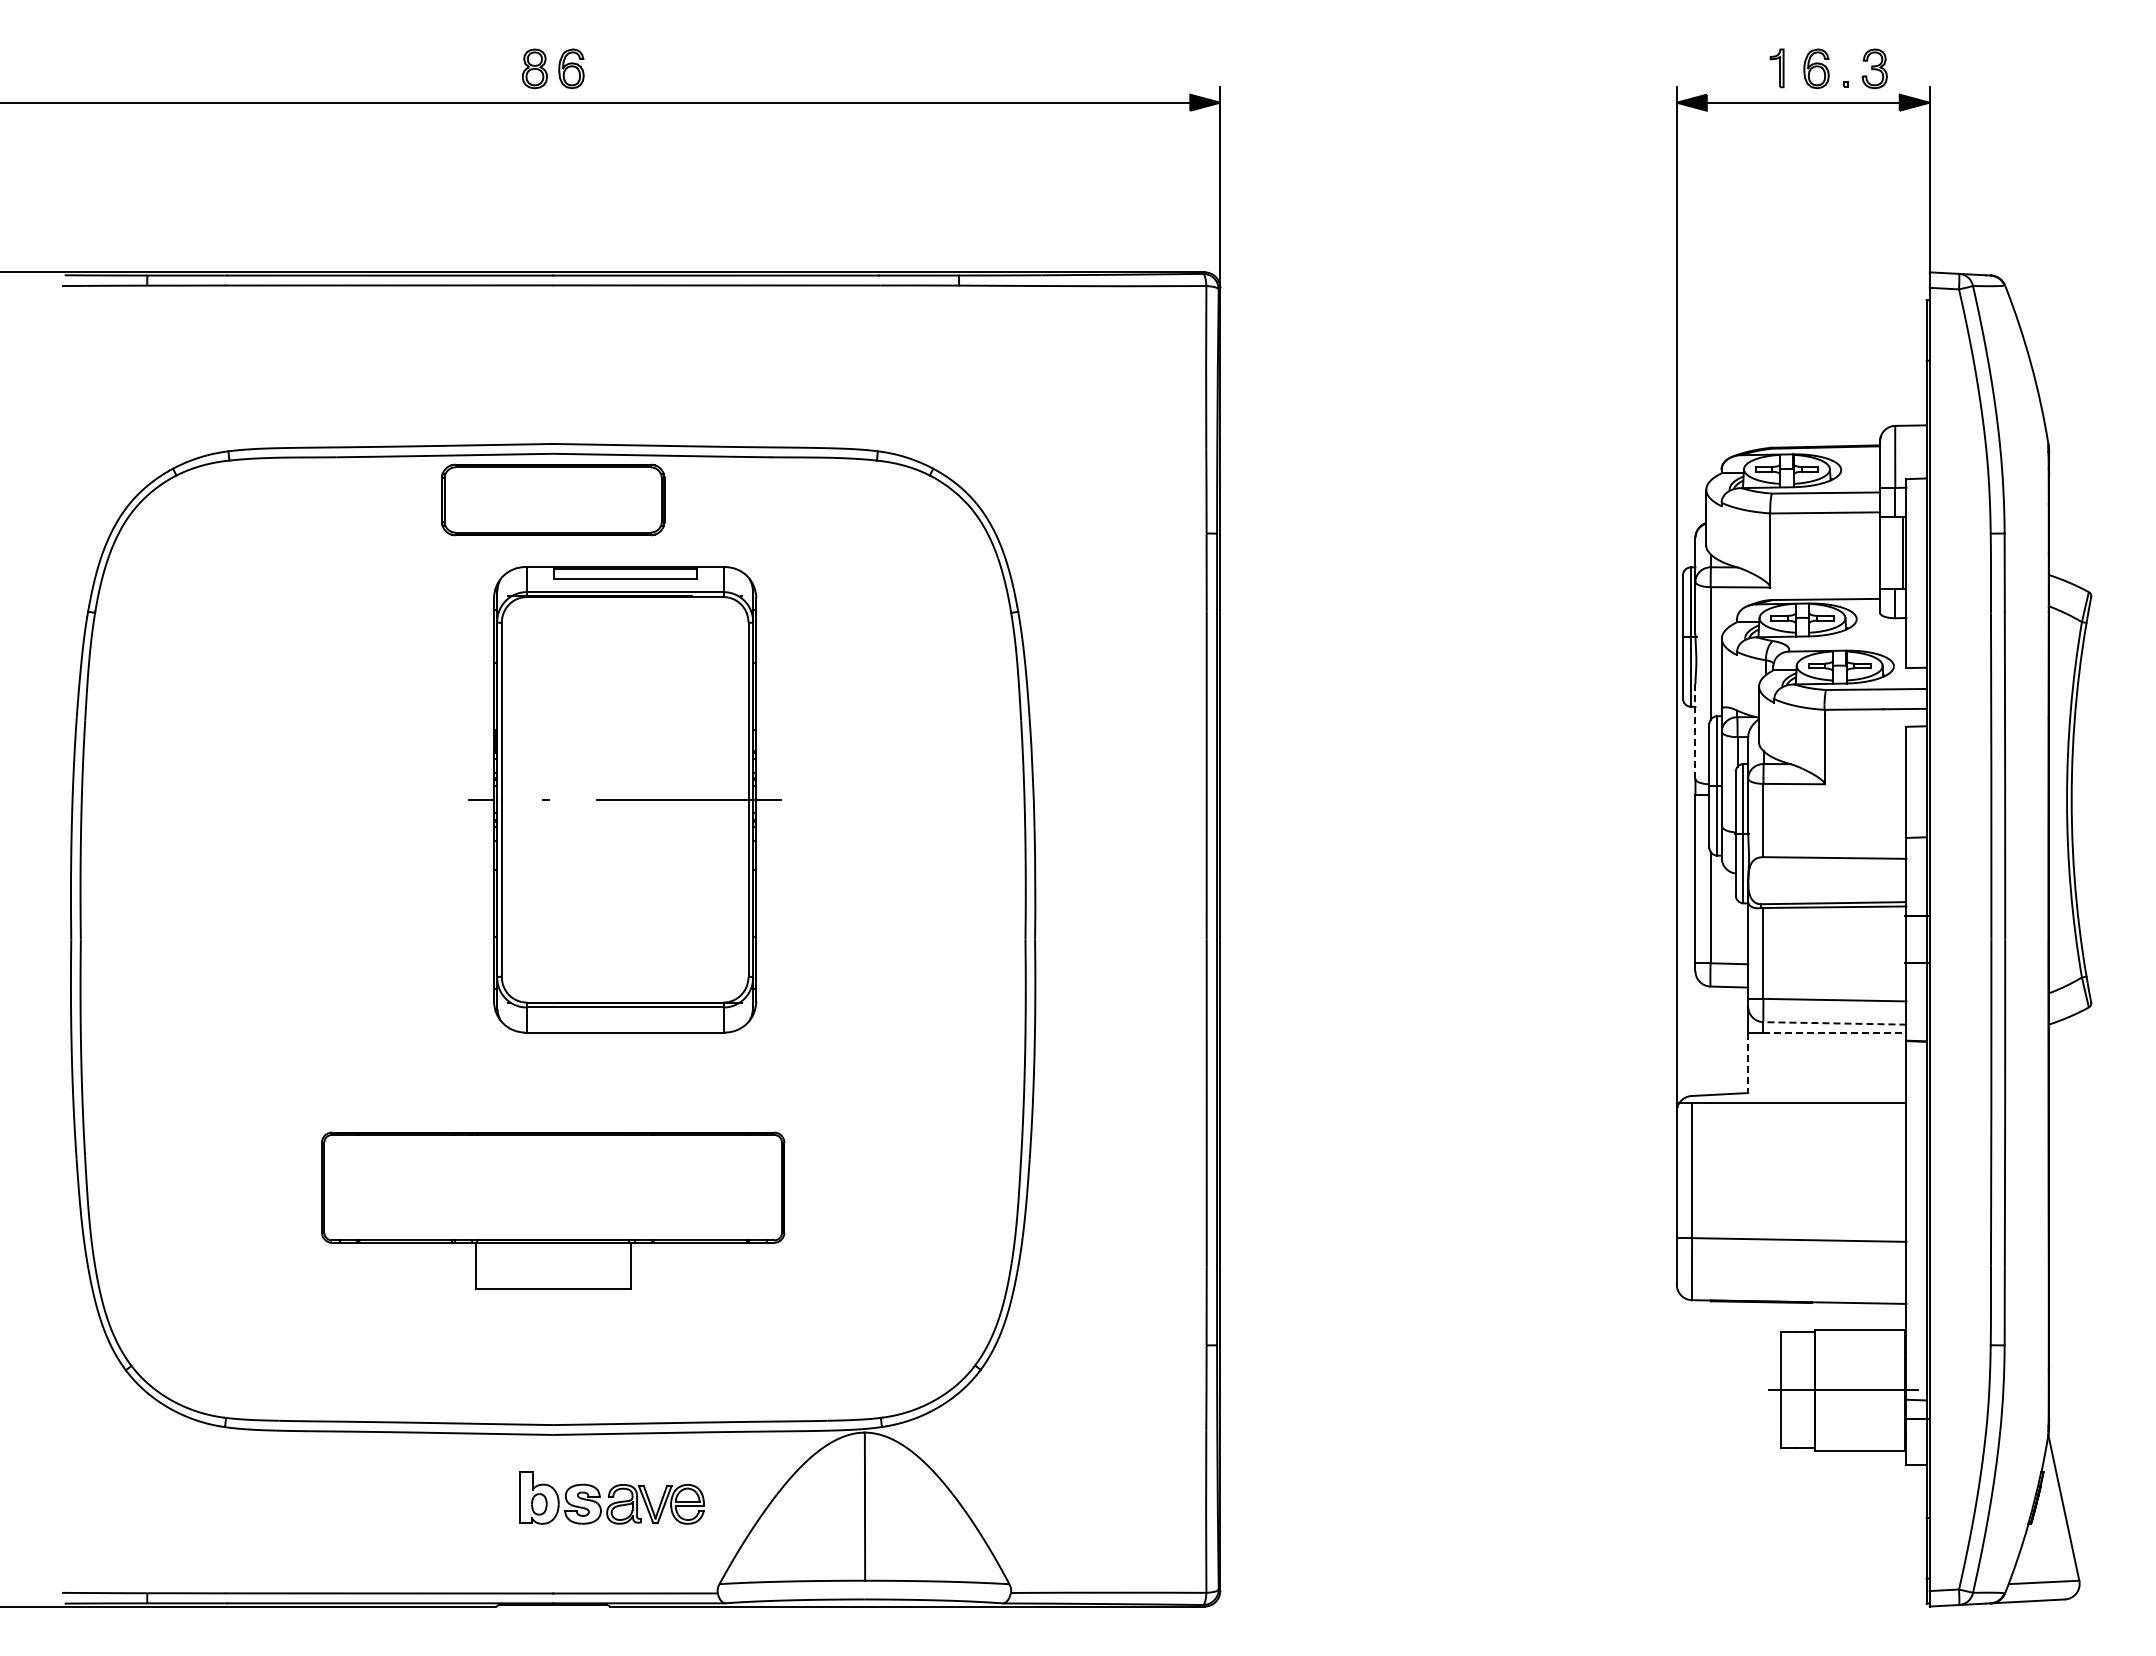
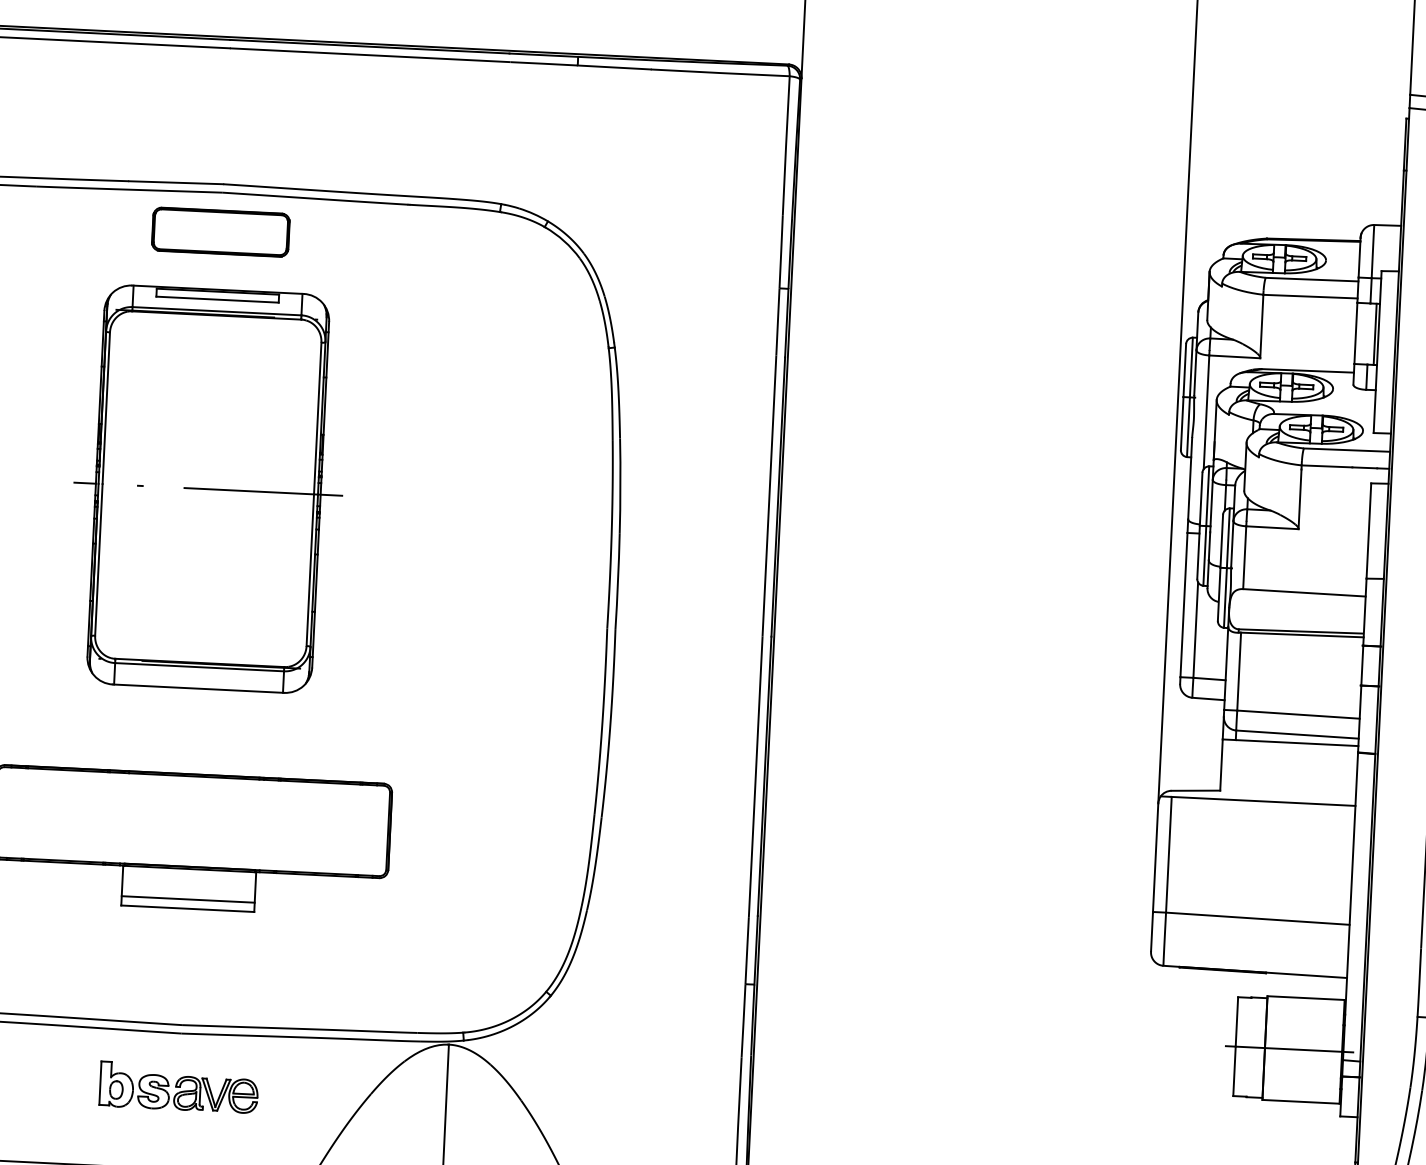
part: (552, 499) -> (220, 231), size x0.71
line: (1695, 731) -> (1190, 478), dashed -> solid
part: (624, 799) -> (207, 488), moved
line: (1834, 1023) -> (1297, 734), dashed -> solid
line: (1834, 1033) -> (1296, 743), dashed -> solid
line: (1748, 1063) -> (1221, 765), dashed -> solid
line: (552, 1278) -> (187, 899), added
part: (611, 1497) -> (178, 1087), moved

